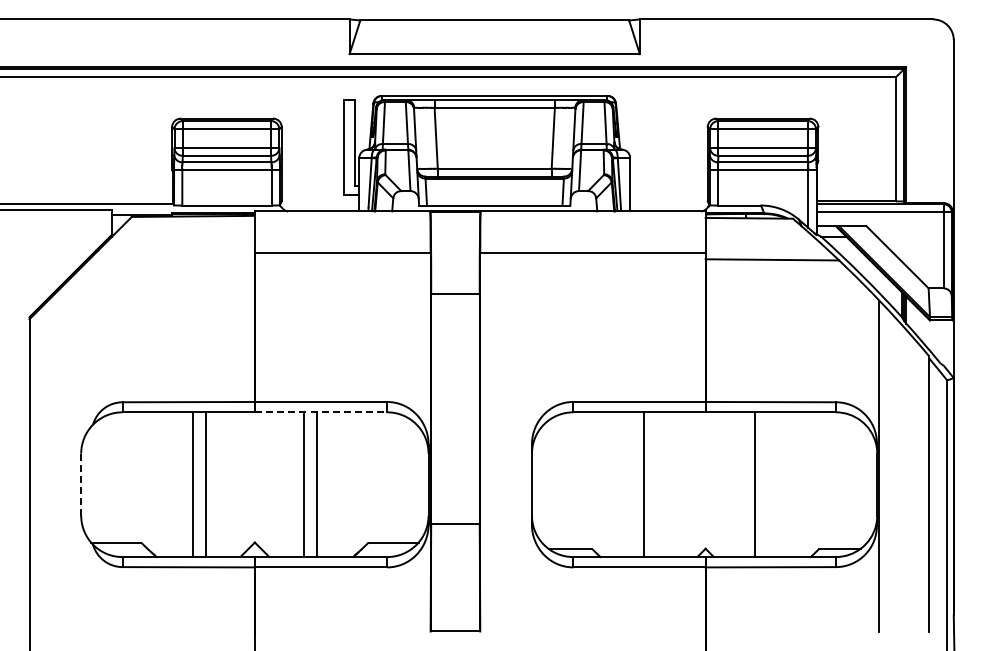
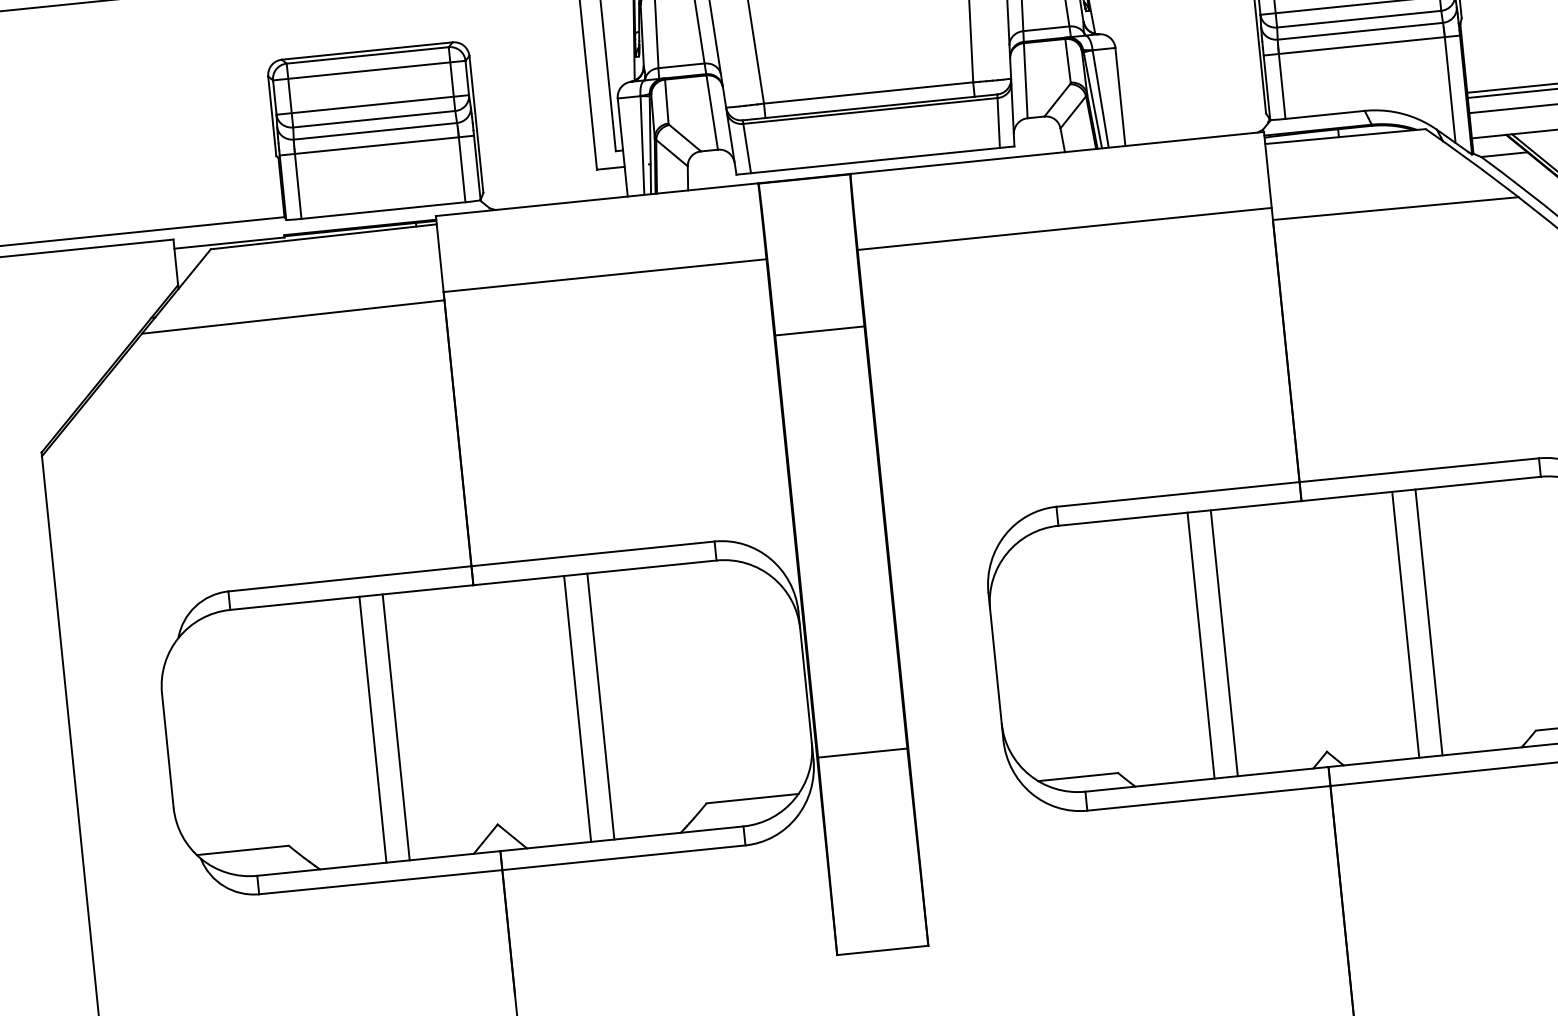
line: (172, 257) -> (293, 316), added
line: (321, 412) -> (595, 573), dashed -> solid
line: (656, 484) -> (1224, 642), added
line: (767, 484) -> (1428, 622), added
line: (81, 485) -> (168, 752), dashed -> solid

